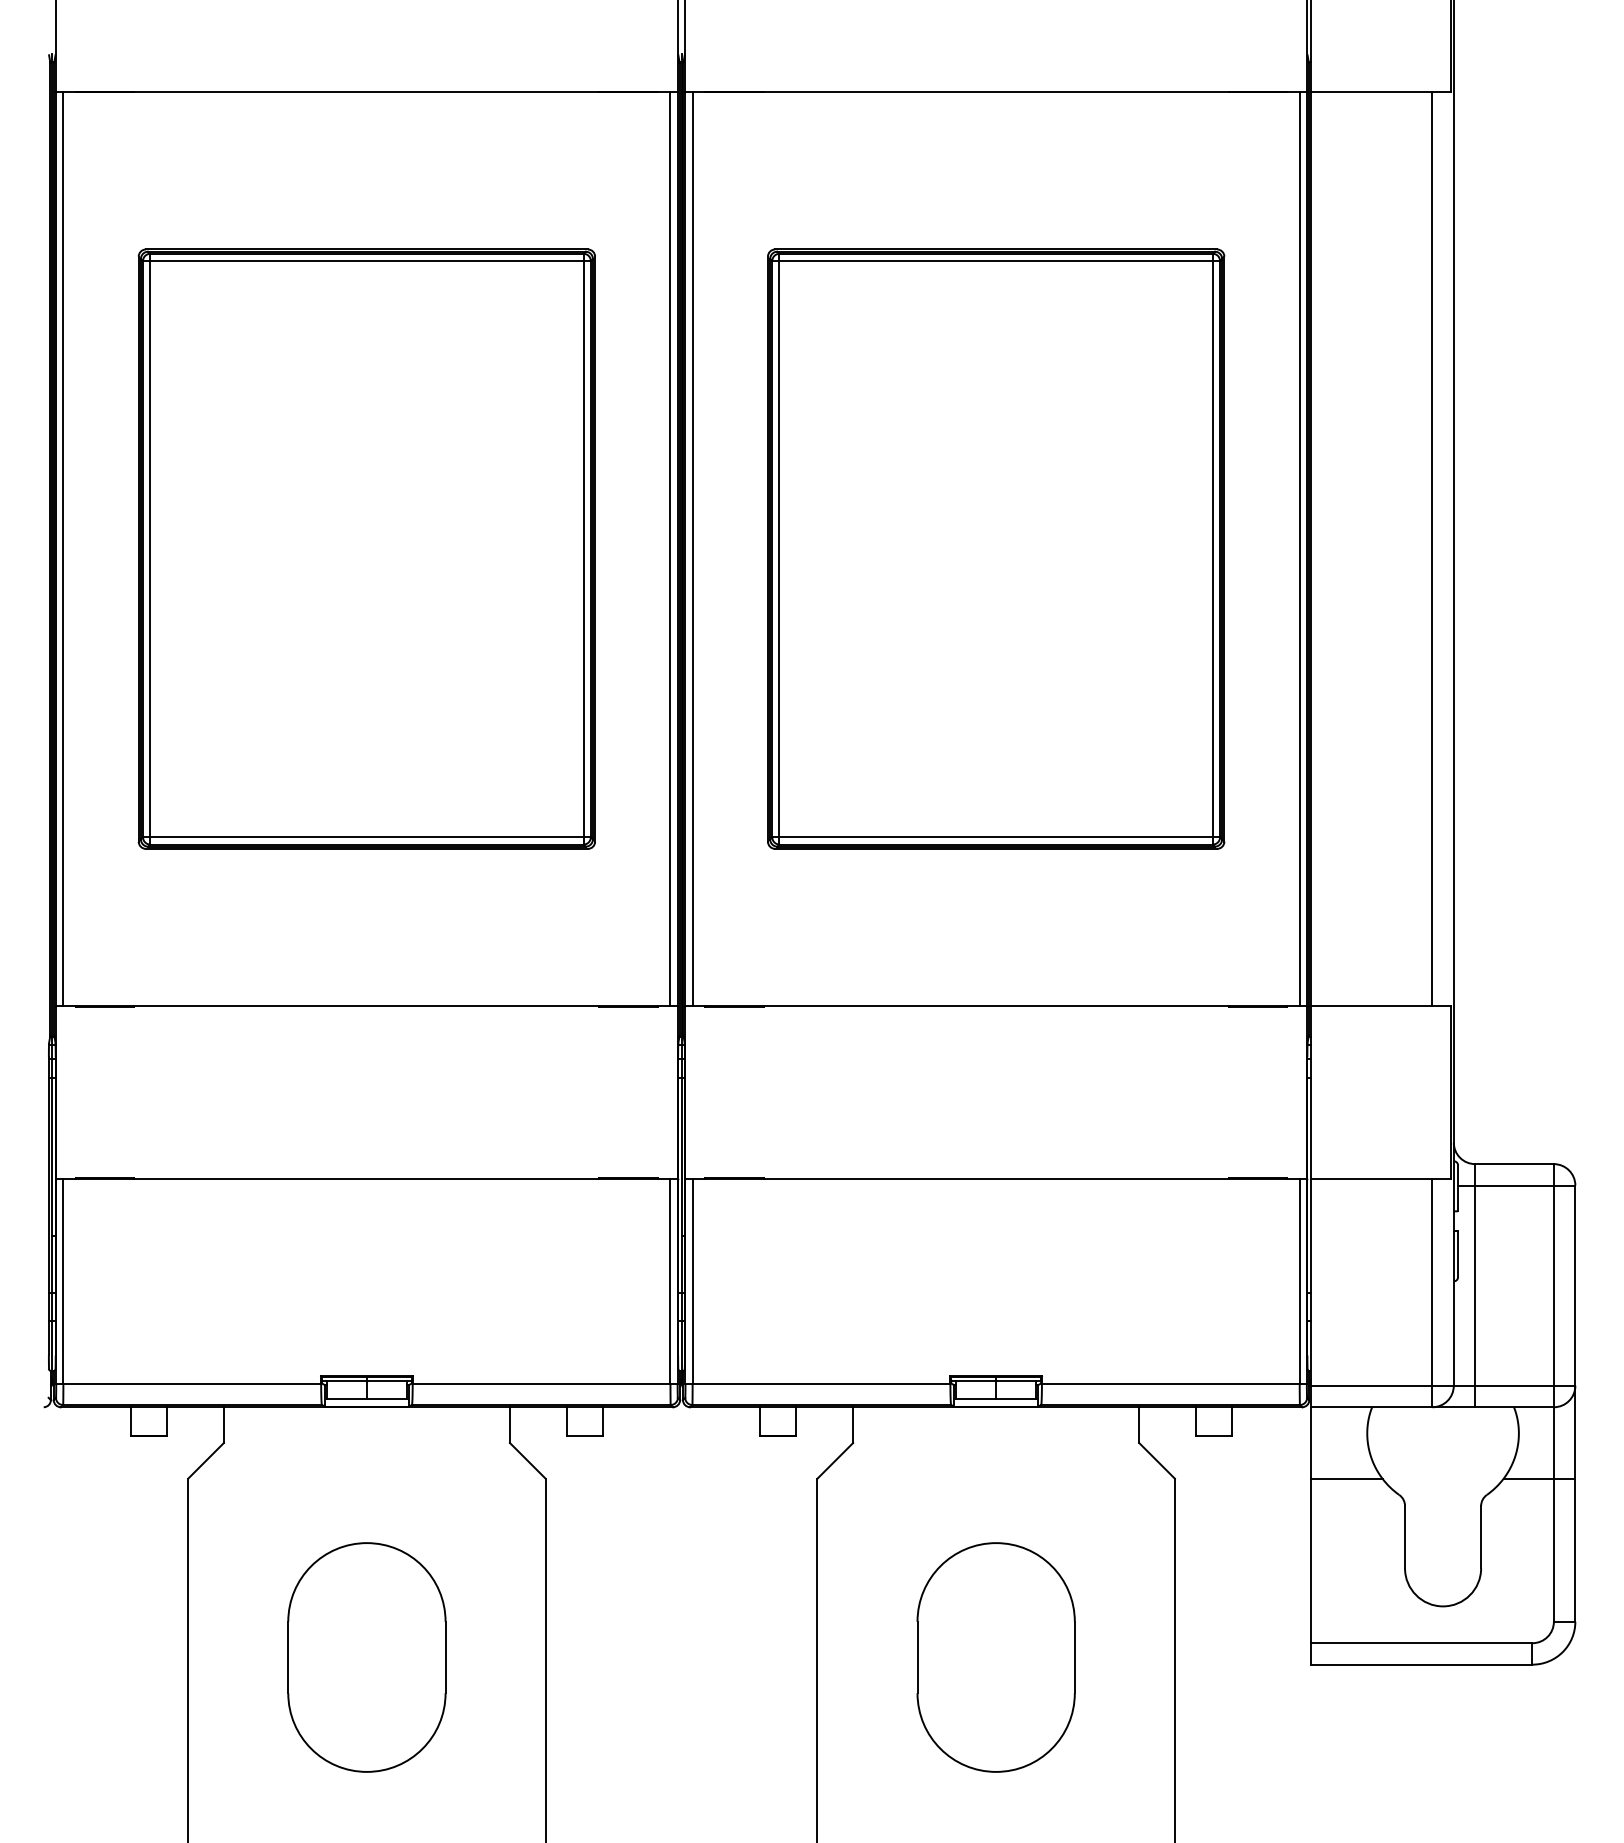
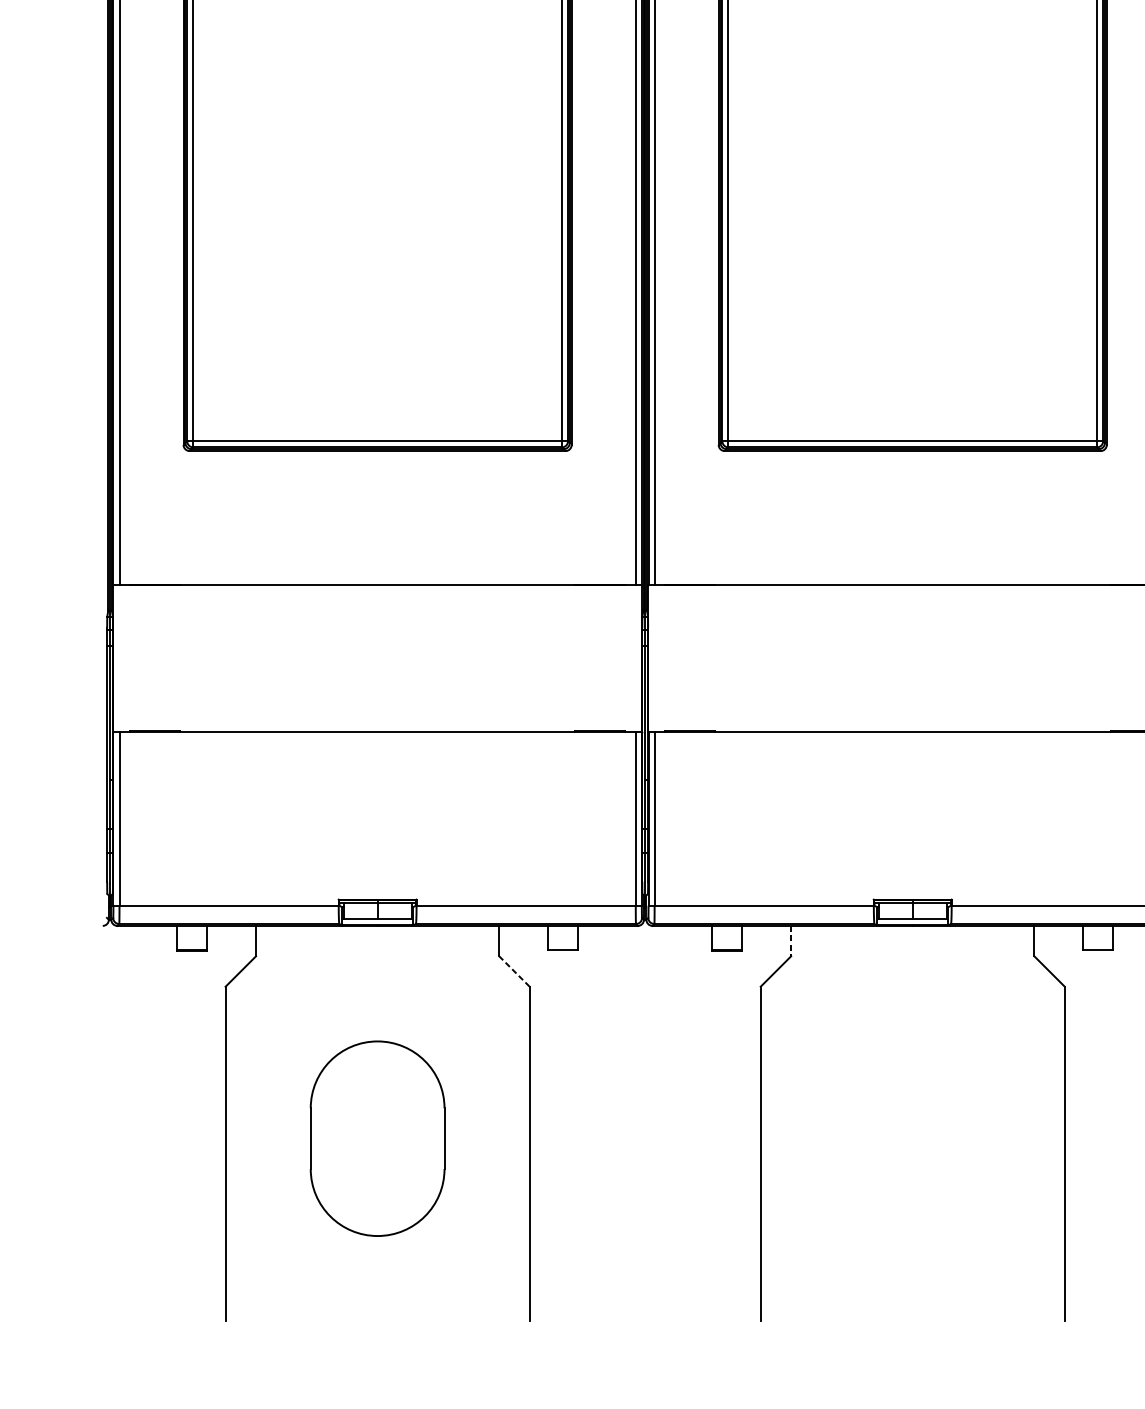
line: (853, 1425) -> (791, 941), solid -> dashed
line: (527, 1460) -> (514, 971), solid -> dashed
part: (995, 1657) -> (912, 1138), removed

